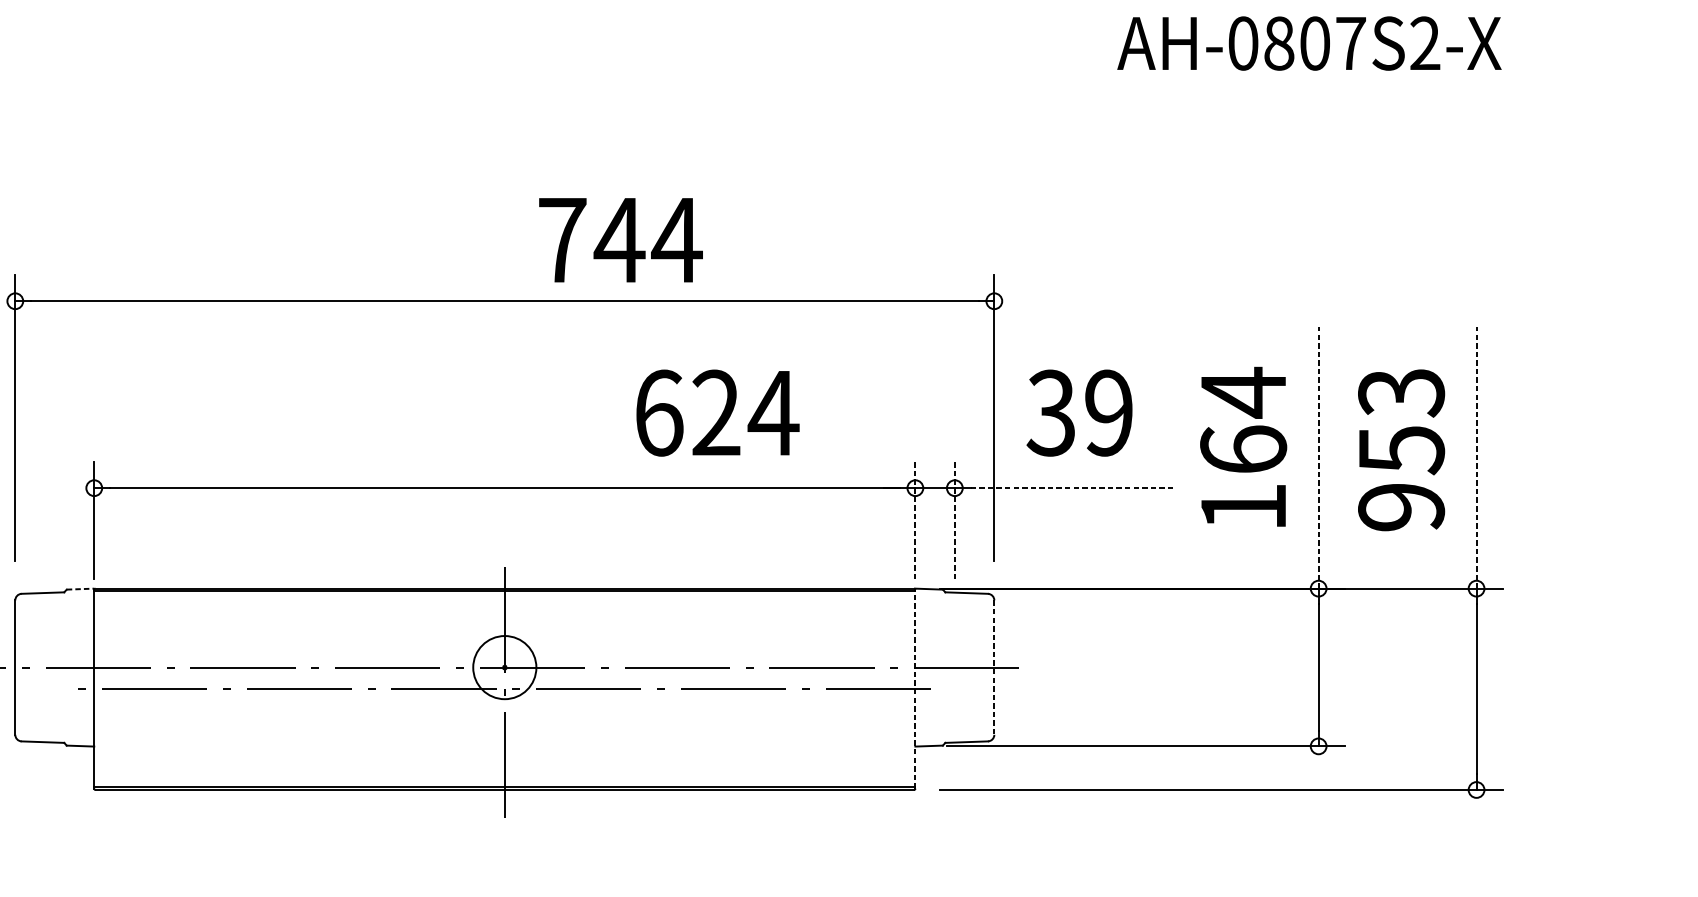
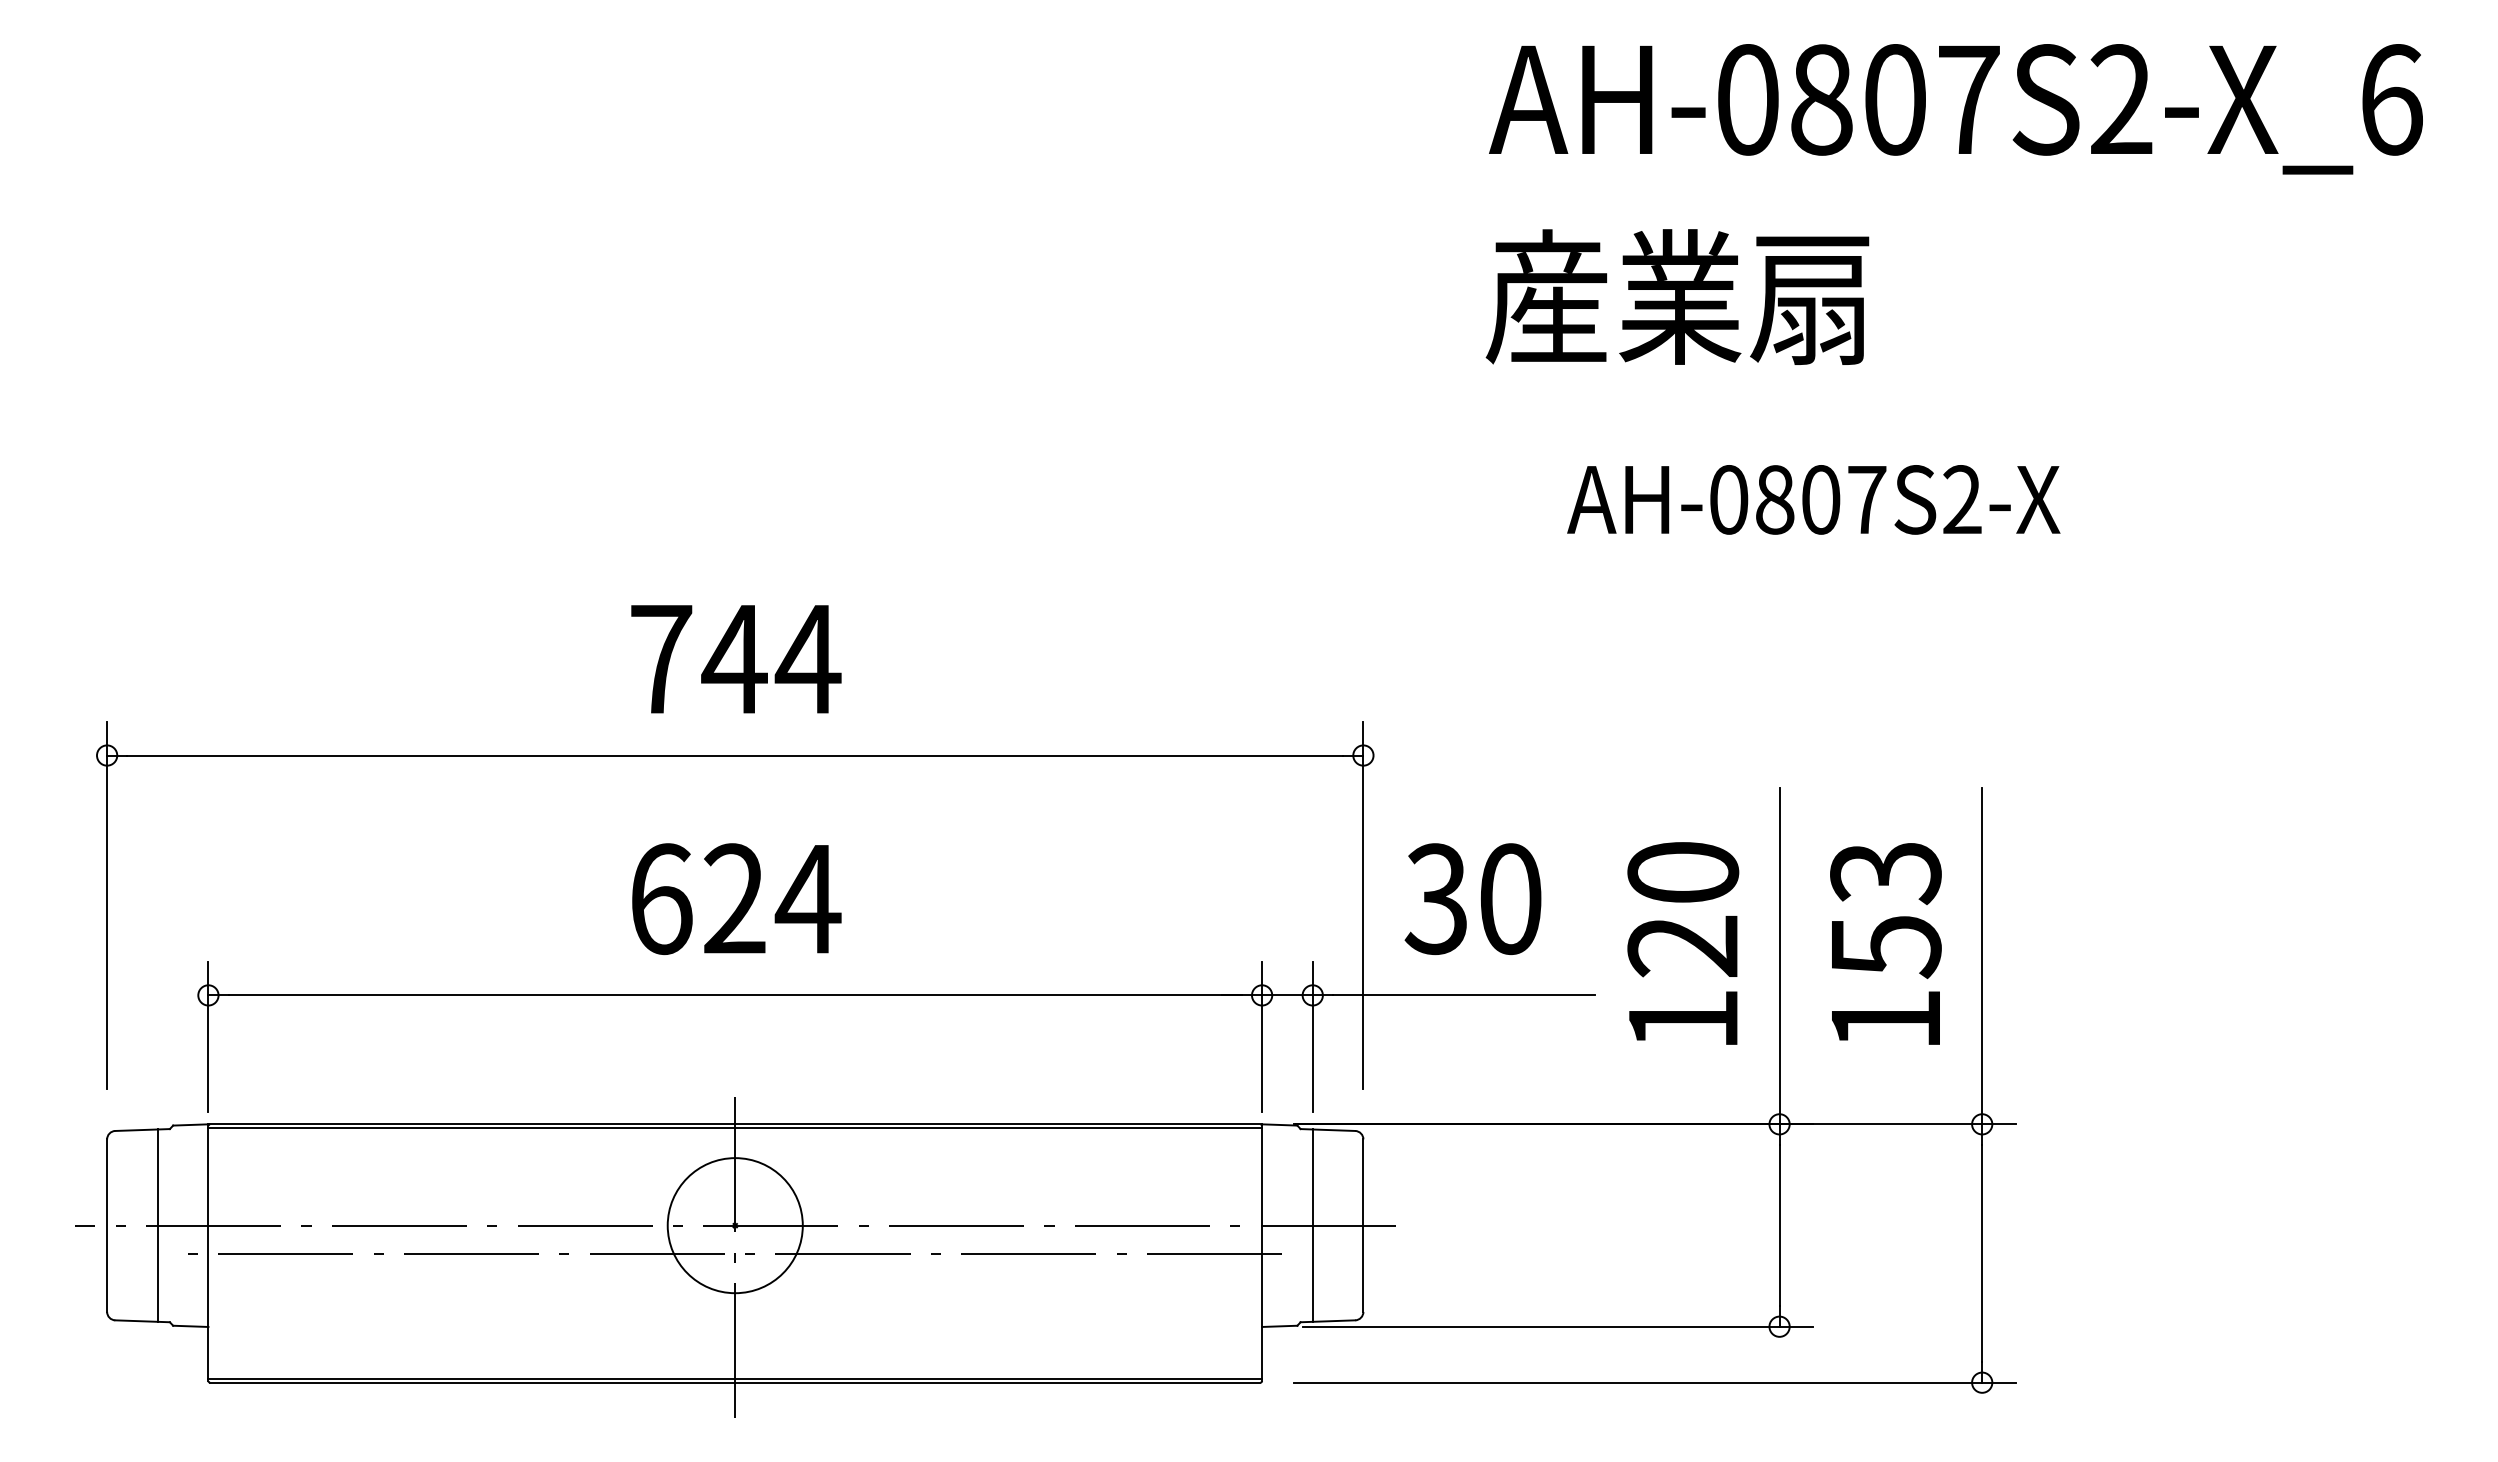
text: (1309, 43) -> (1813, 499), moved
text: (621, 240) -> (736, 659), moved
text: (717, 412) -> (736, 898), moved
text: (1108, 413) -> (1510, 899), 39 -> 30
text: (1243, 420) -> (1683, 908), 164 -> 120
line: (1318, 457) -> (1779, 955), dashed -> solid
line: (1476, 457) -> (1982, 955), dashed -> solid
line: (1073, 488) -> (1464, 995), dashed -> solid
text: (1401, 507) -> (1885, 1020), 953 -> 153
line: (915, 520) -> (1262, 1036), dashed -> solid
line: (954, 520) -> (1312, 1036), dashed -> solid
line: (80, 588) -> (190, 1124), dashed -> solid
line: (54, 667) -> (157, 1225), added
circle: (504, 667) -> (734, 1225), size x1.67
line: (954, 667) -> (1312, 1225), added
line: (994, 668) -> (1363, 1226), dashed -> solid
line: (915, 688) -> (1262, 1252), dashed -> solid

